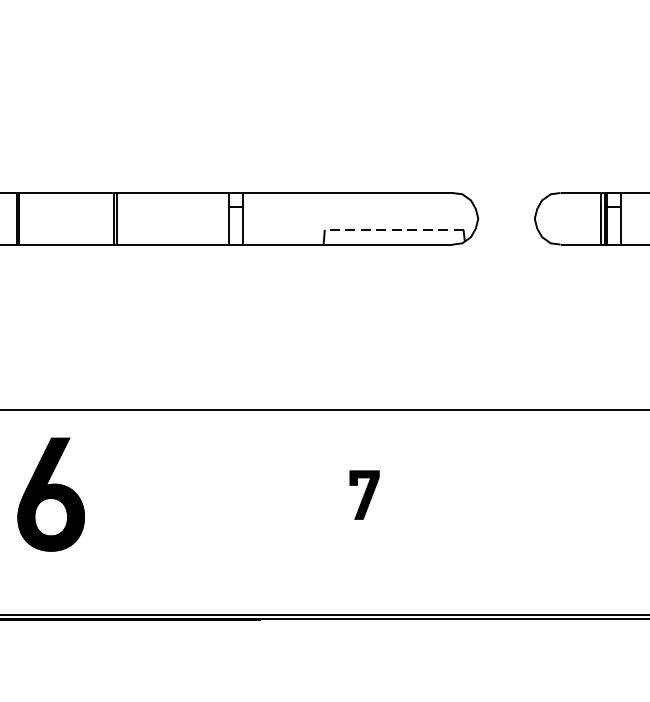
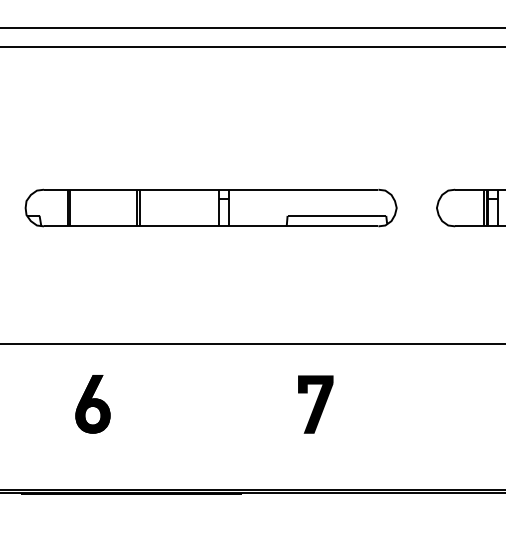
line: (393, 229) -> (336, 215), dashed -> solid
part: (50, 495) -> (92, 404), size x0.71
part: (364, 495) -> (315, 404), size x1.67

